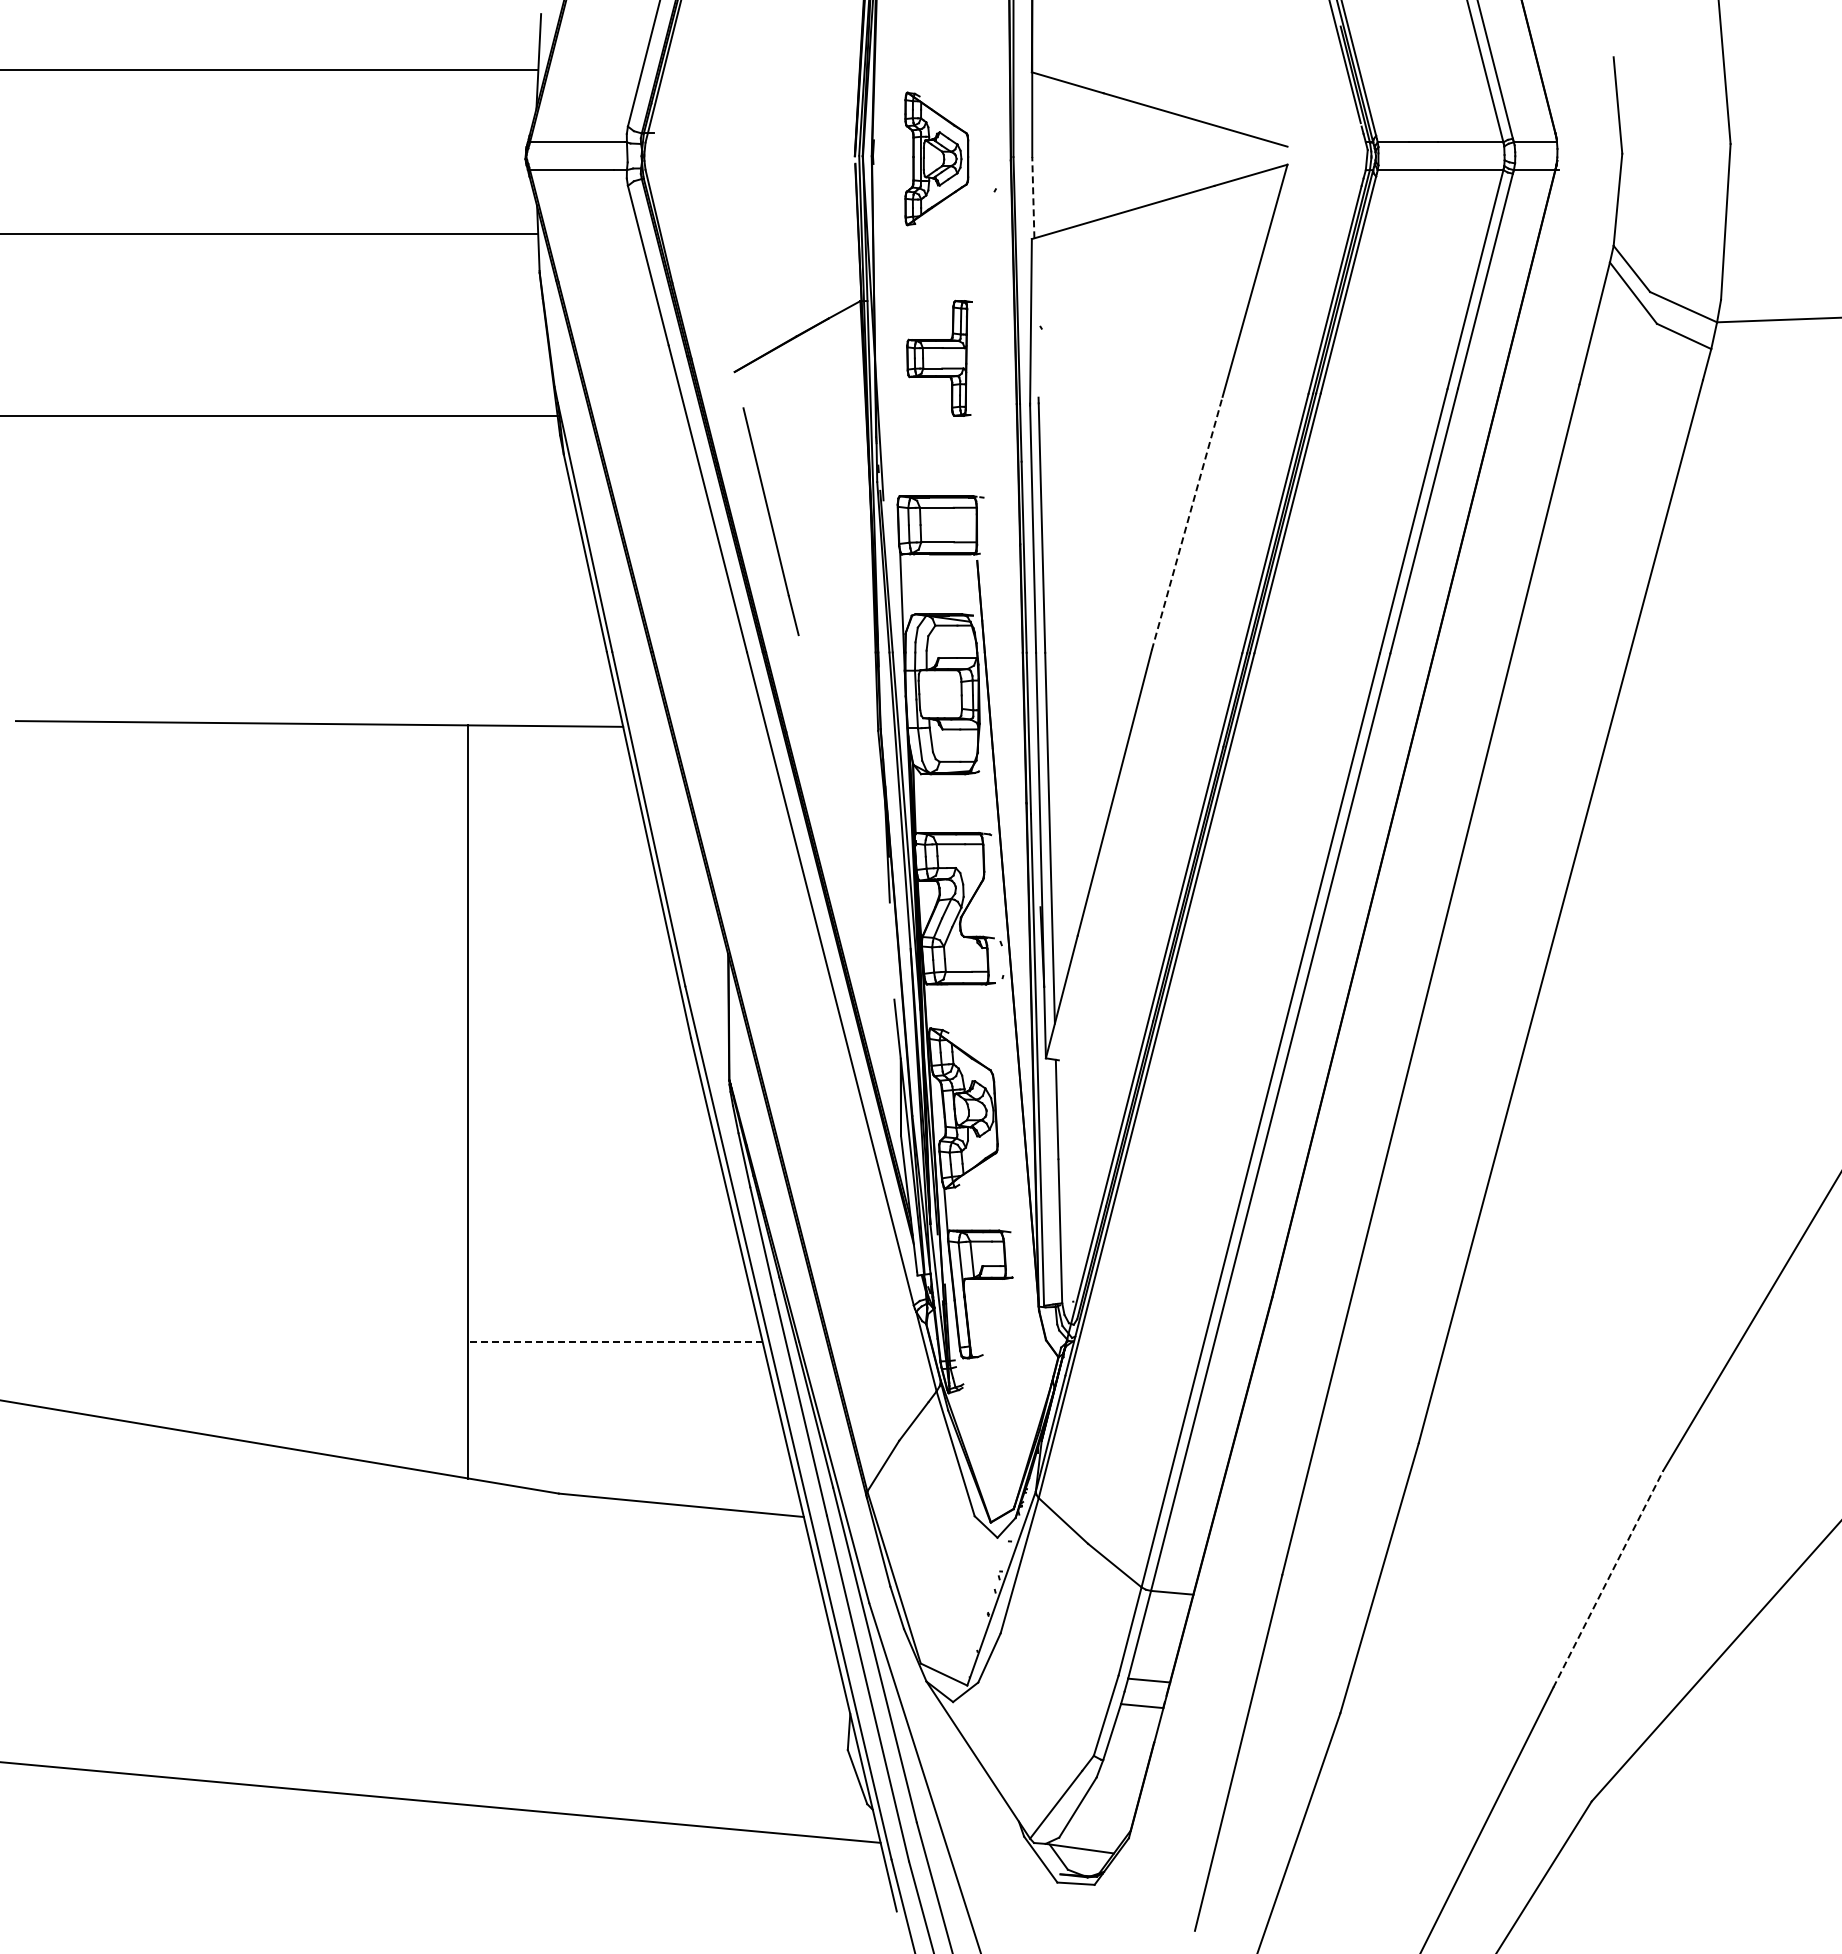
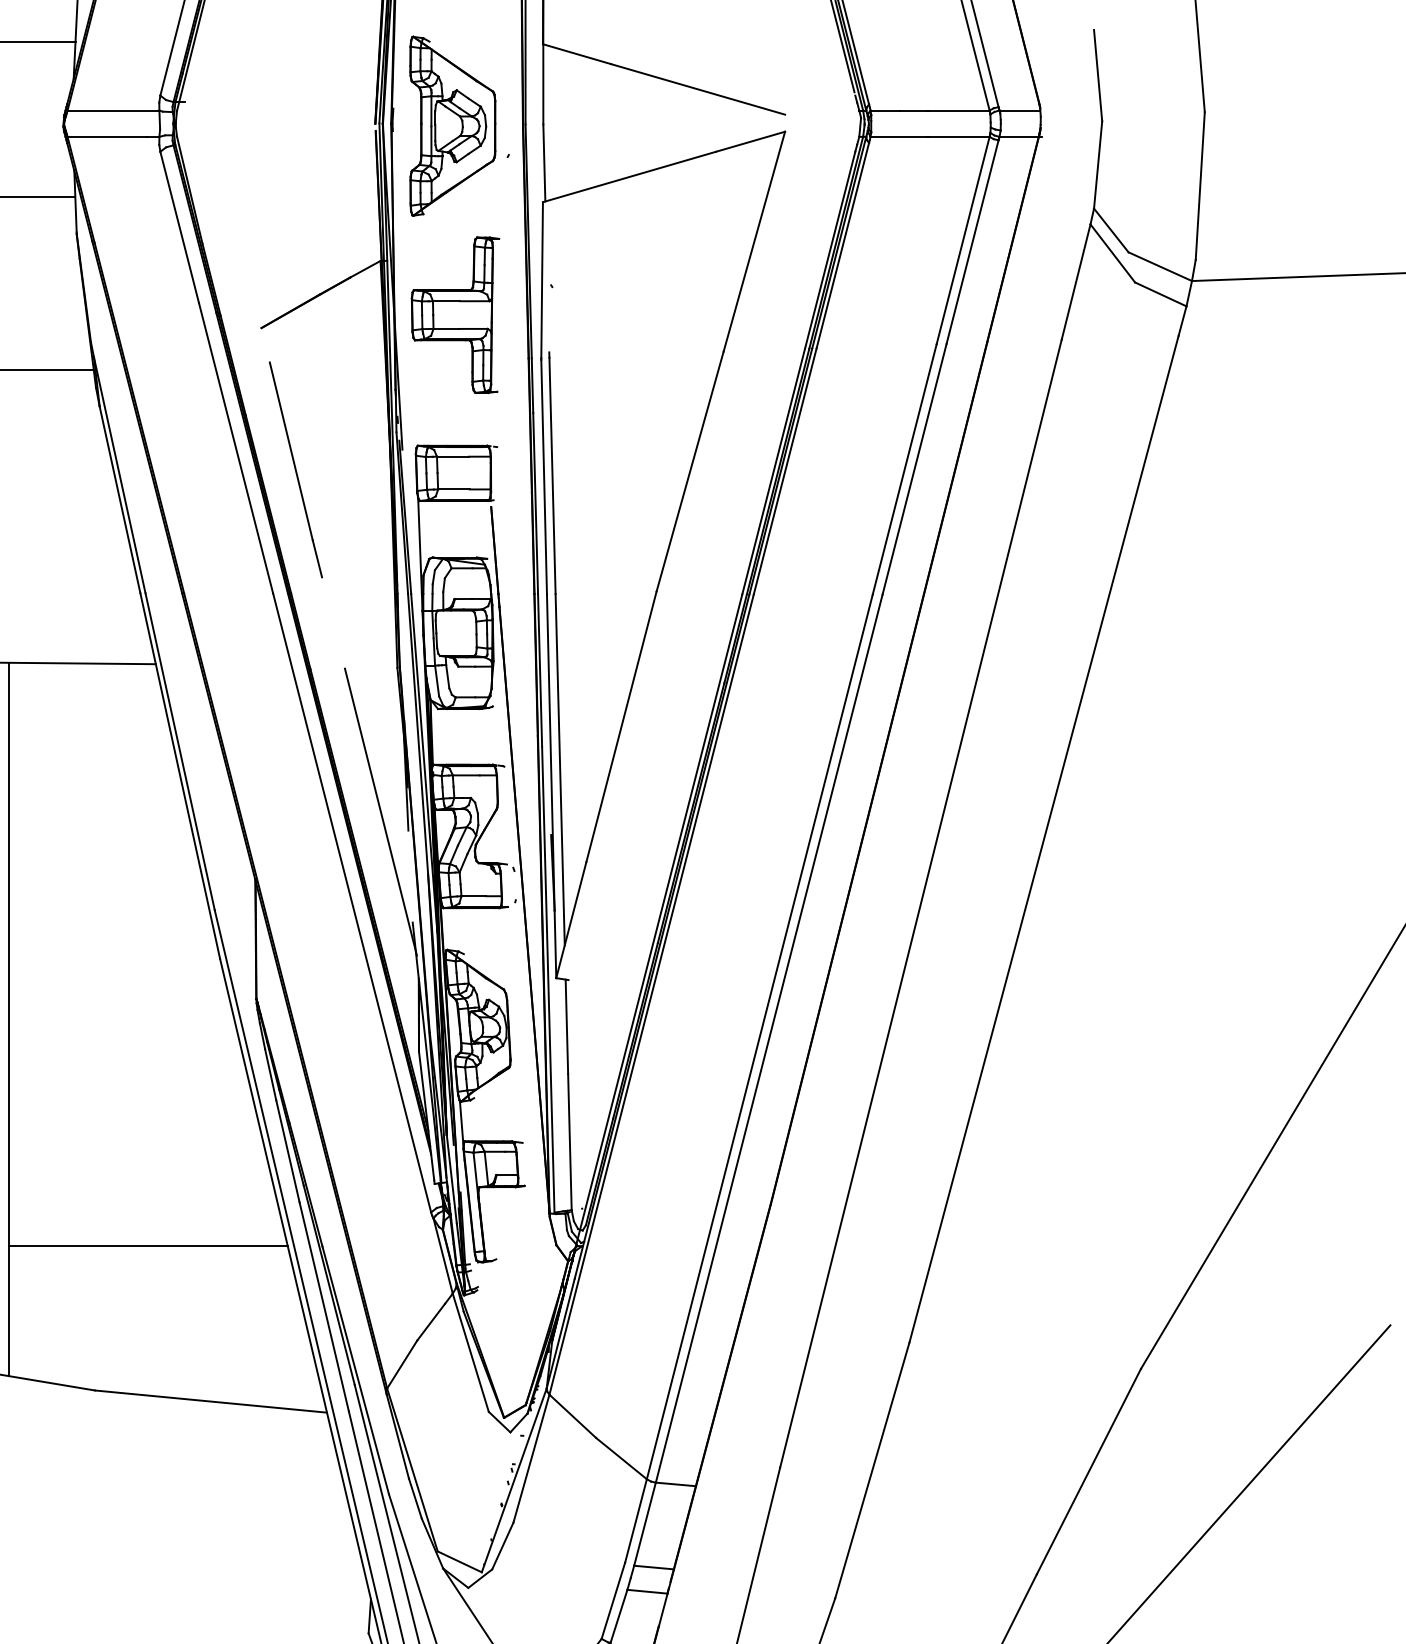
part: (936, 158) -> (452, 125), size x1.43
line: (1033, 197) -> (544, 162), dashed -> solid
part: (939, 358) -> (455, 315), size x1.43
line: (1187, 523) -> (690, 471), dashed -> solid
line: (860, 882) -> (380, 811), added
line: (614, 1341) -> (147, 1246), dashed -> solid
line: (1608, 1579) -> (1089, 1471), dashed -> solid

